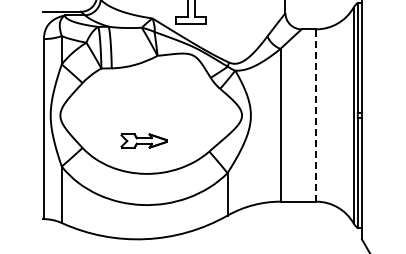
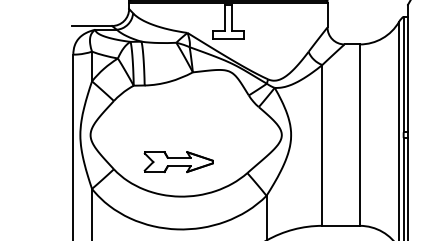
line: (316, 115) -> (360, 135), dashed -> solid
part: (143, 140) -> (178, 161), size x1.43

